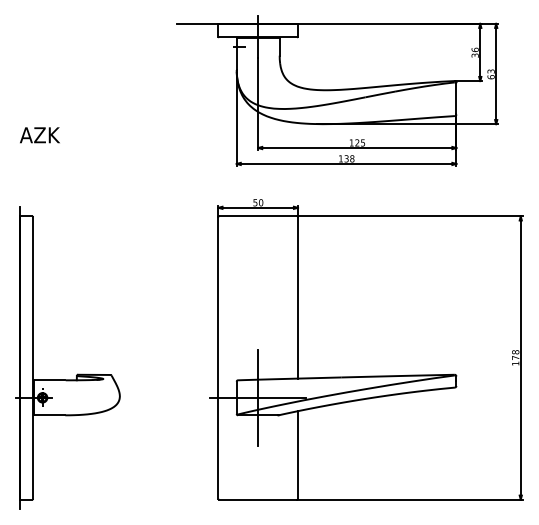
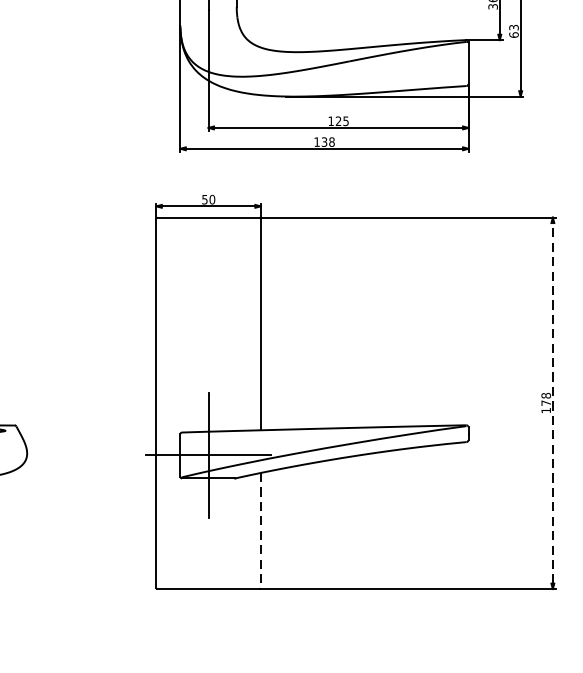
line: (520, 357) -> (552, 402), solid -> dashed
line: (297, 455) -> (260, 531), solid -> dashed

